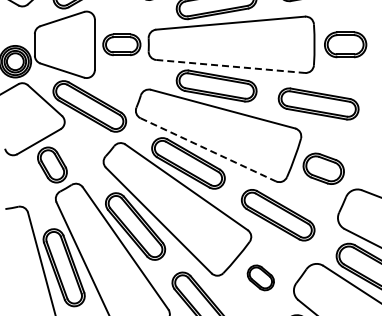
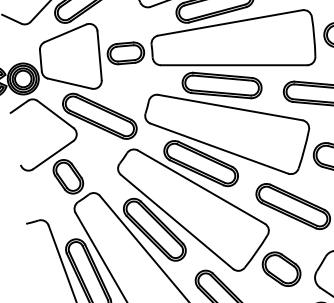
line: (230, 66) -> (233, 65), dashed -> solid
line: (208, 149) -> (219, 148), dashed -> solid
part: (260, 277) -> (281, 268), size x1.43

